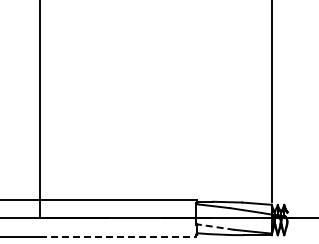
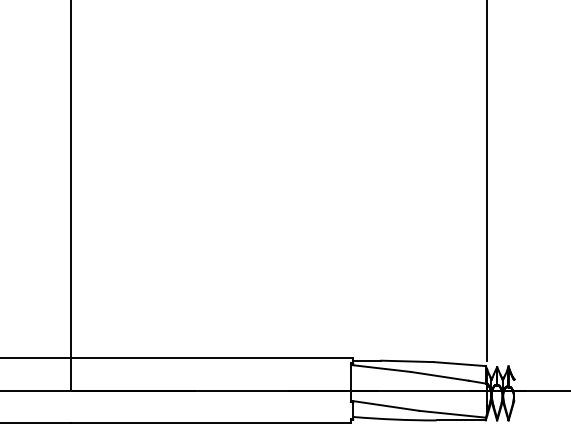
line: (215, 227) -> (385, 406), dashed -> solid
line: (118, 236) -> (212, 422), dashed -> solid

